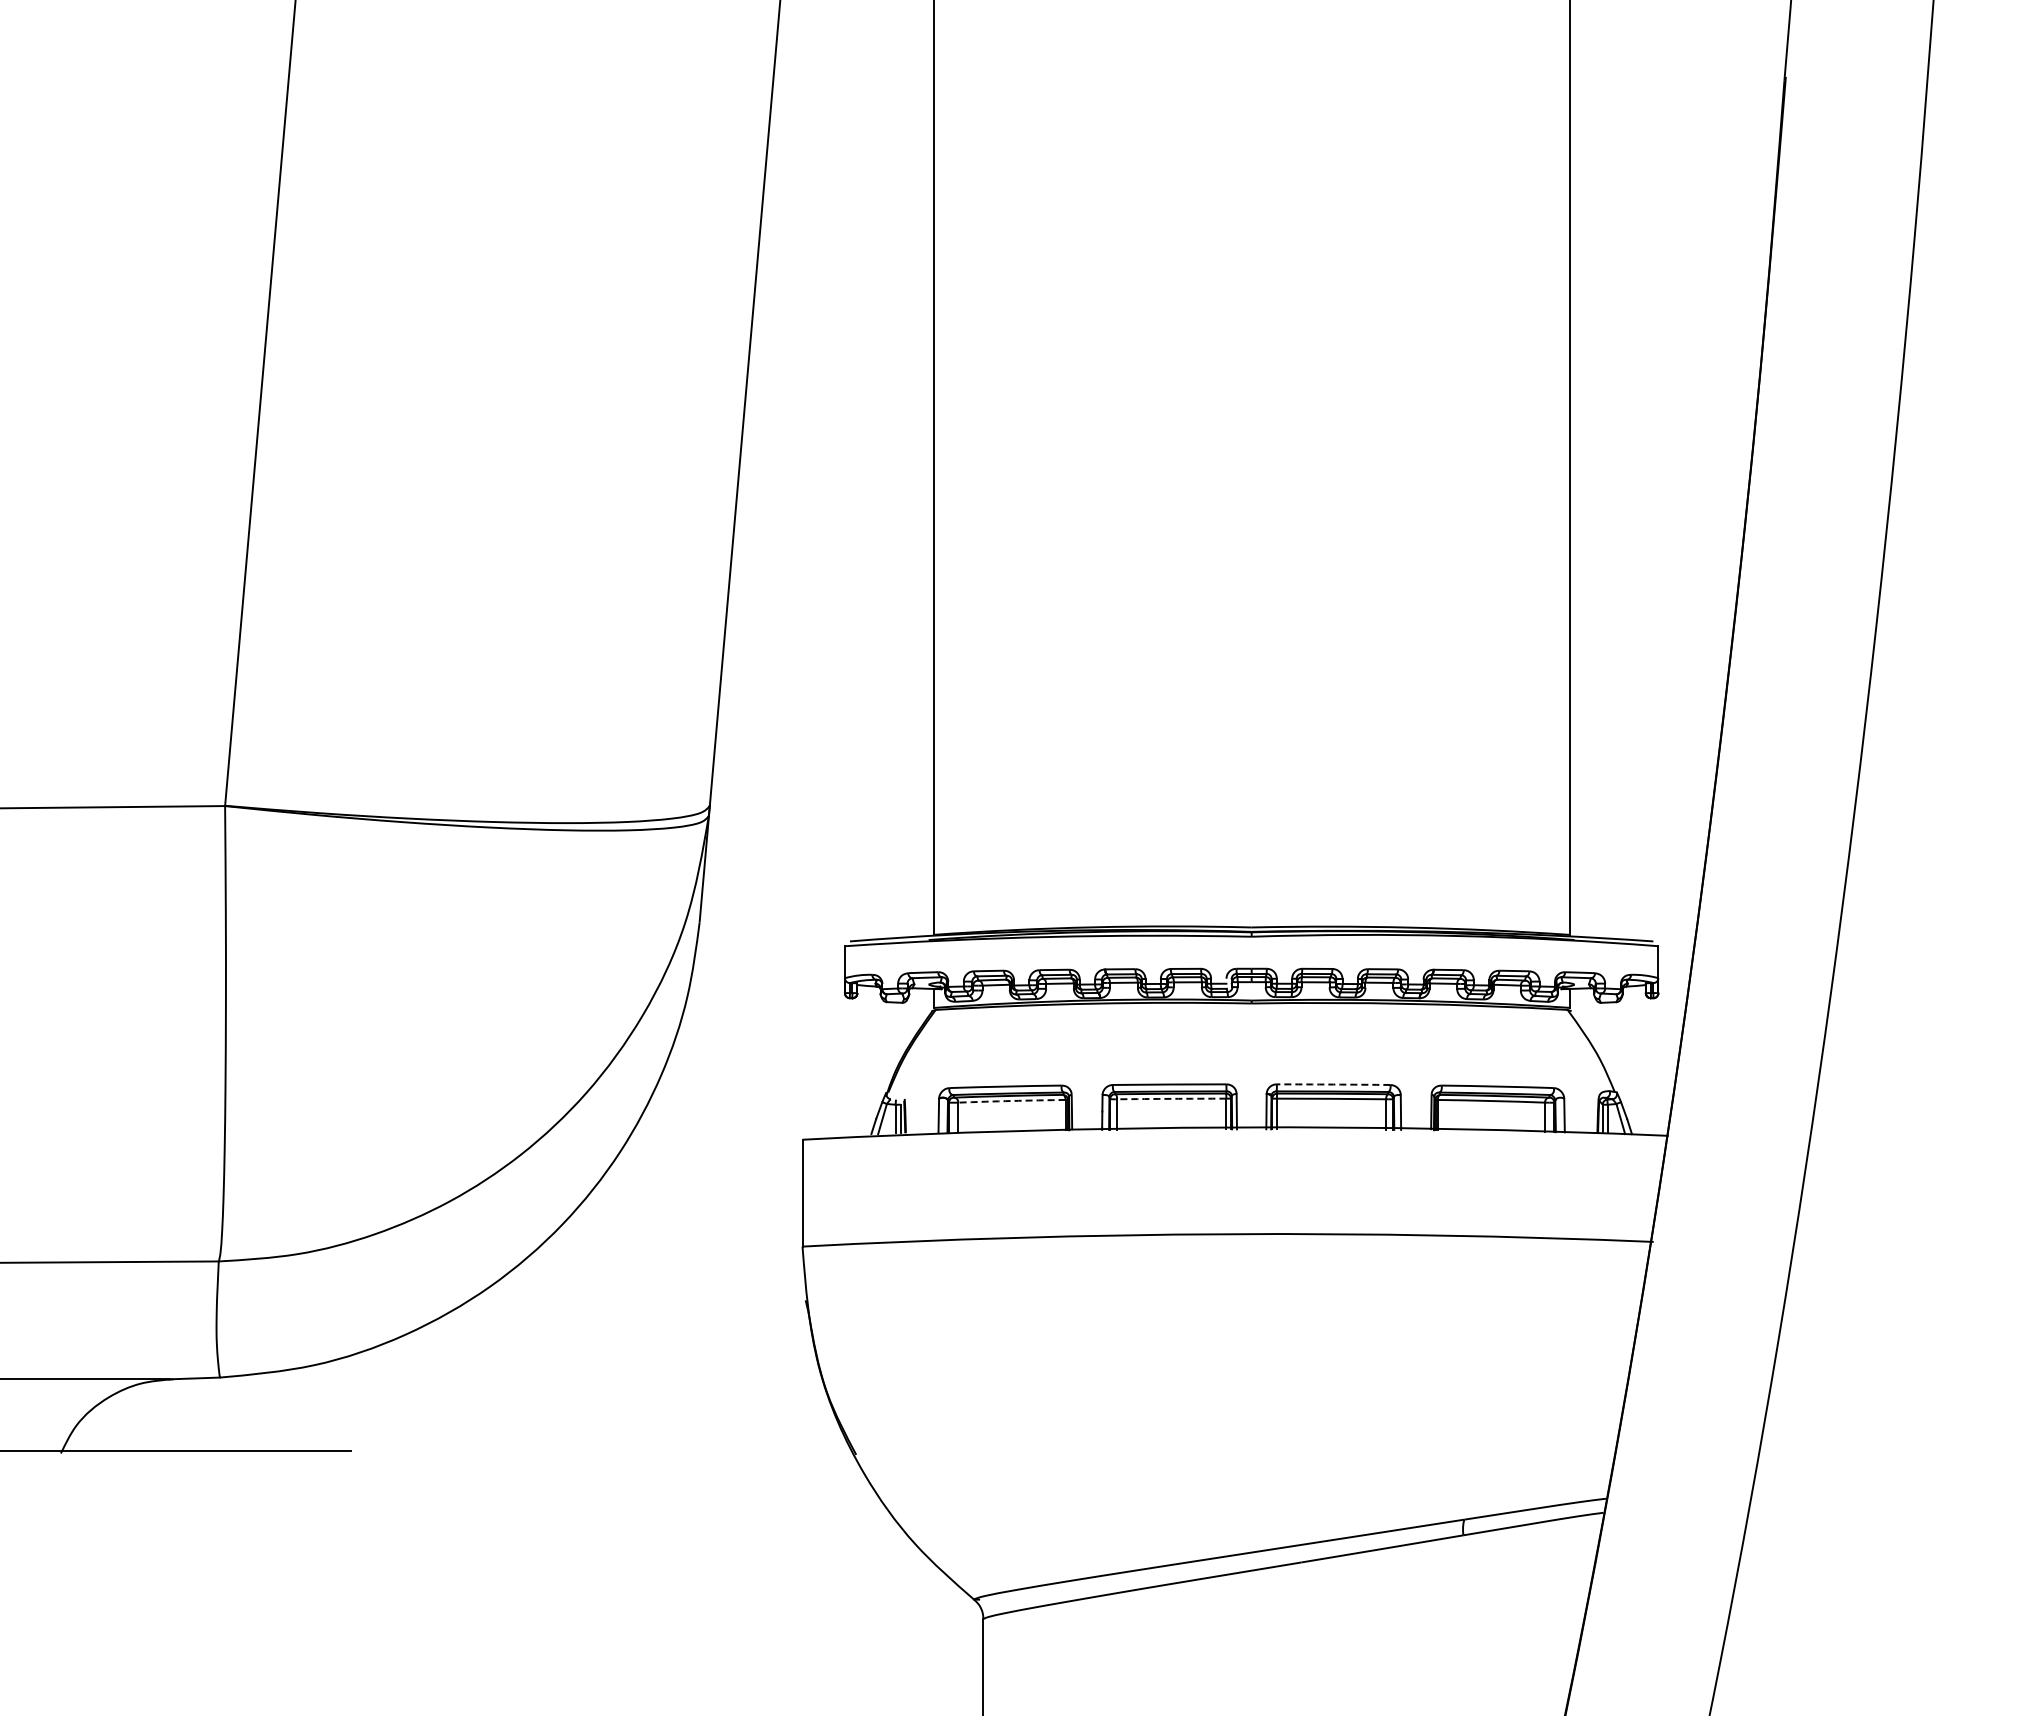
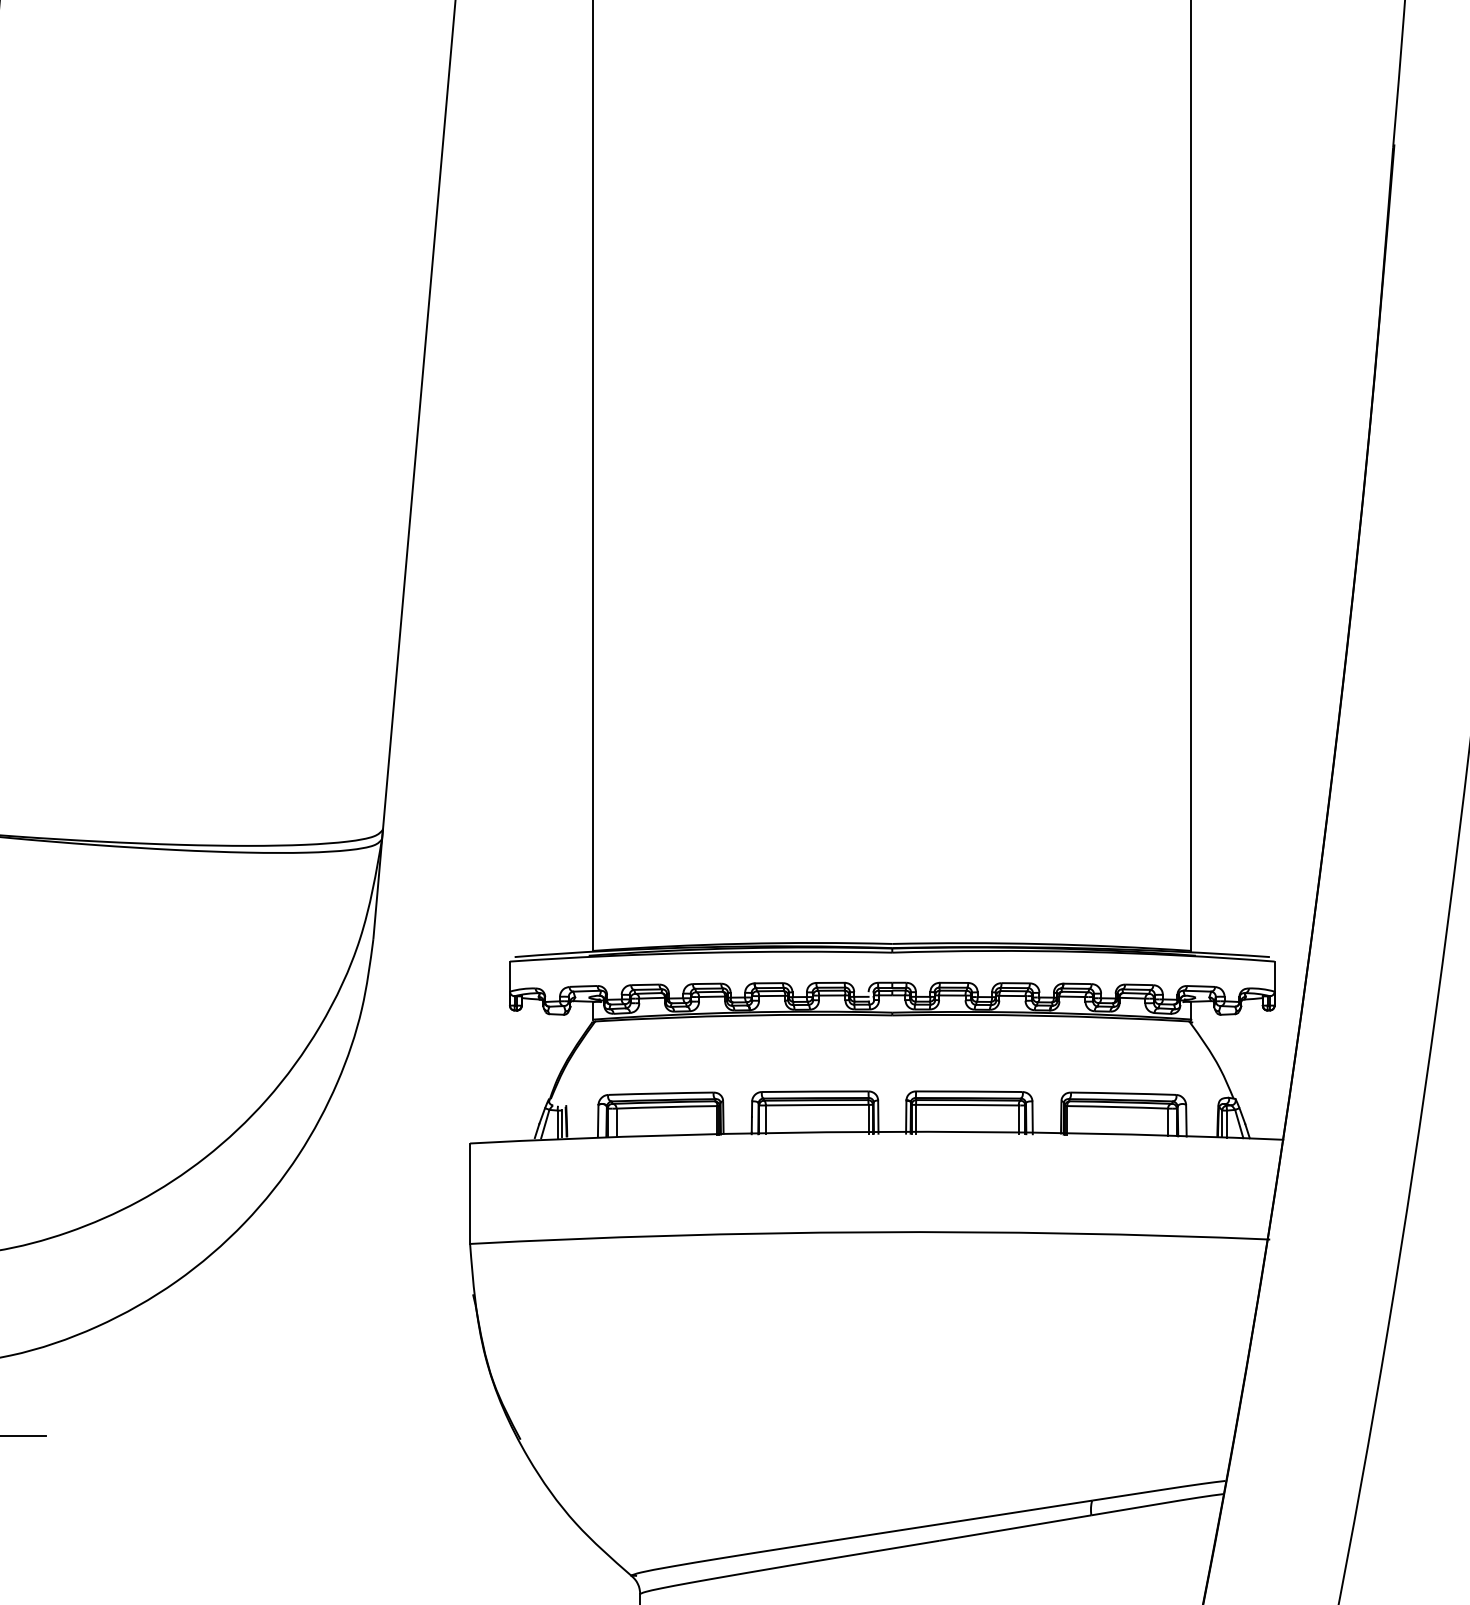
arc: (1333, 1084) -> (969, 1091), dashed -> solid
arc: (1171, 1098) -> (816, 1104), dashed -> solid
arc: (1011, 1100) -> (666, 1106), dashed -> solid

